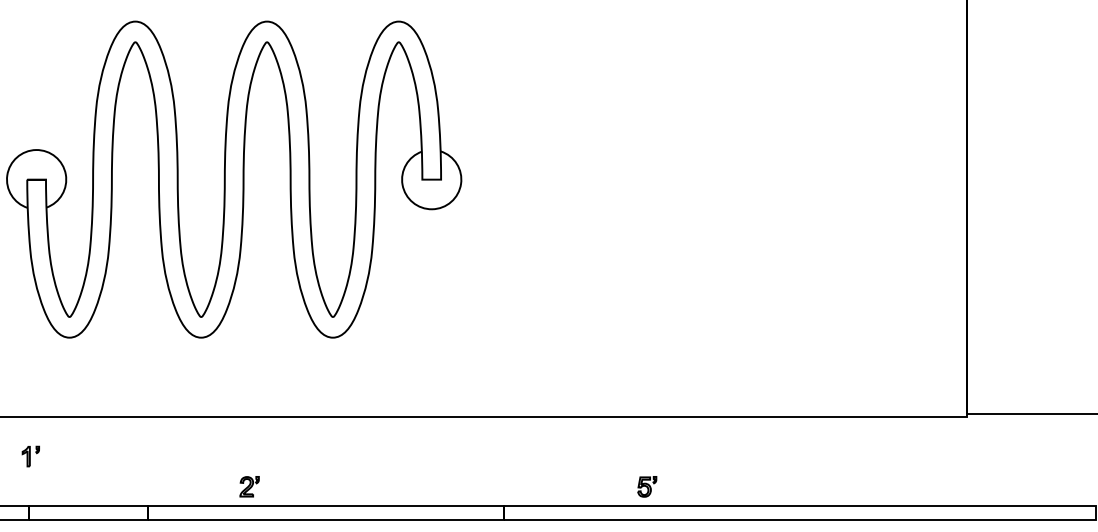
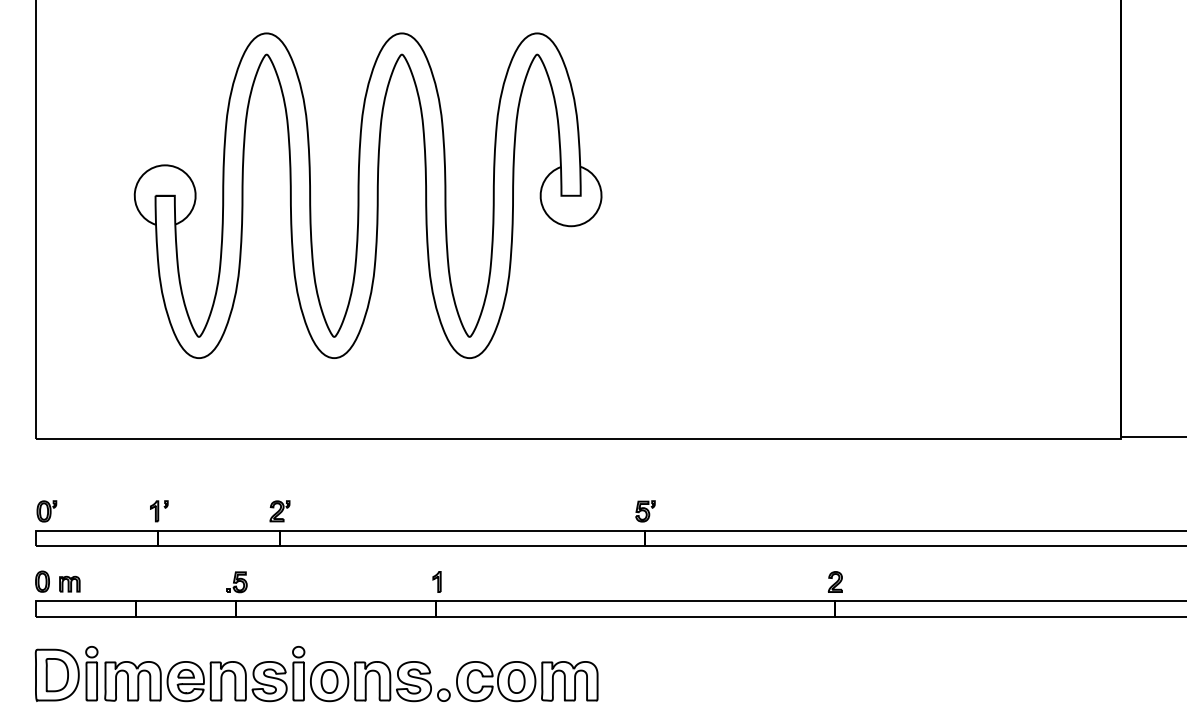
part: (31, 456) -> (159, 511), moved
part: (249, 486) -> (279, 511), moved
part: (647, 486) -> (645, 511), moved

